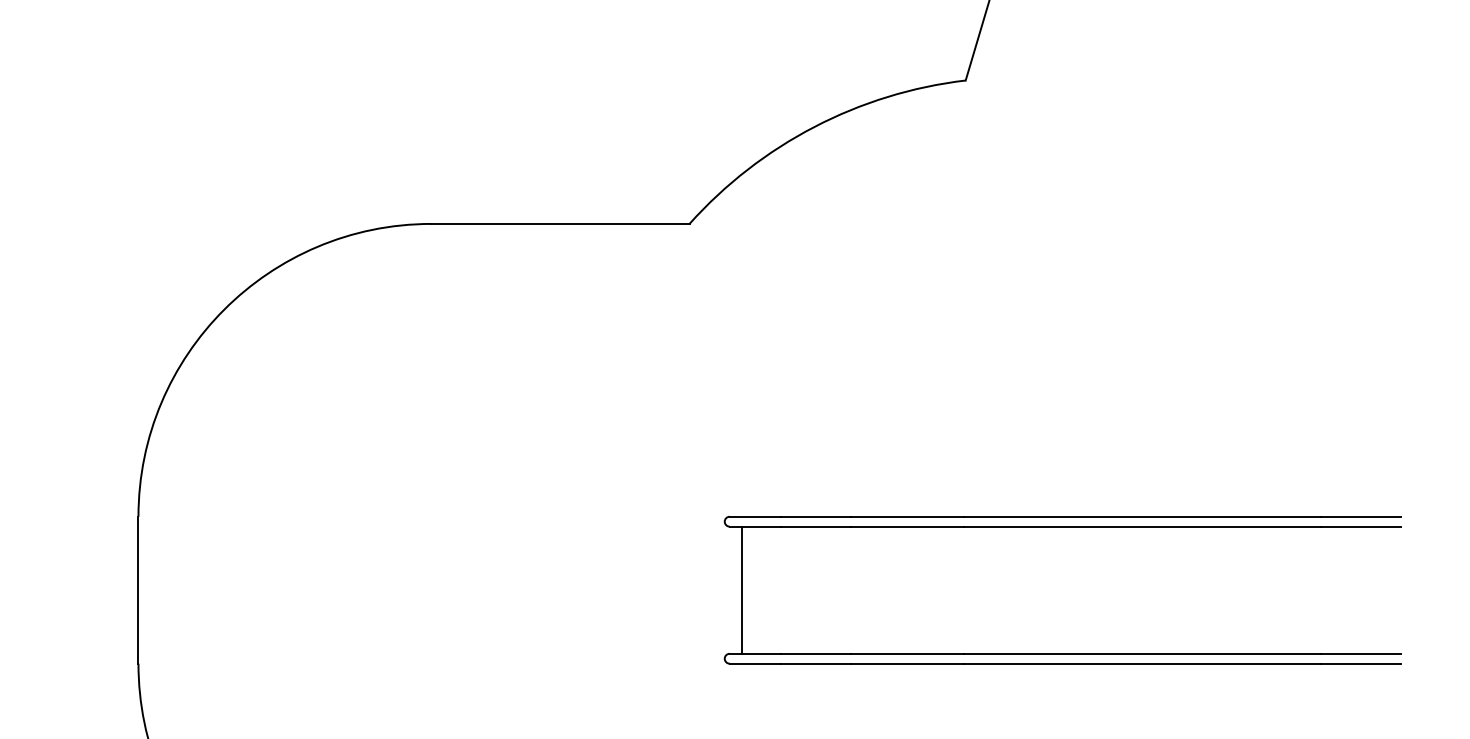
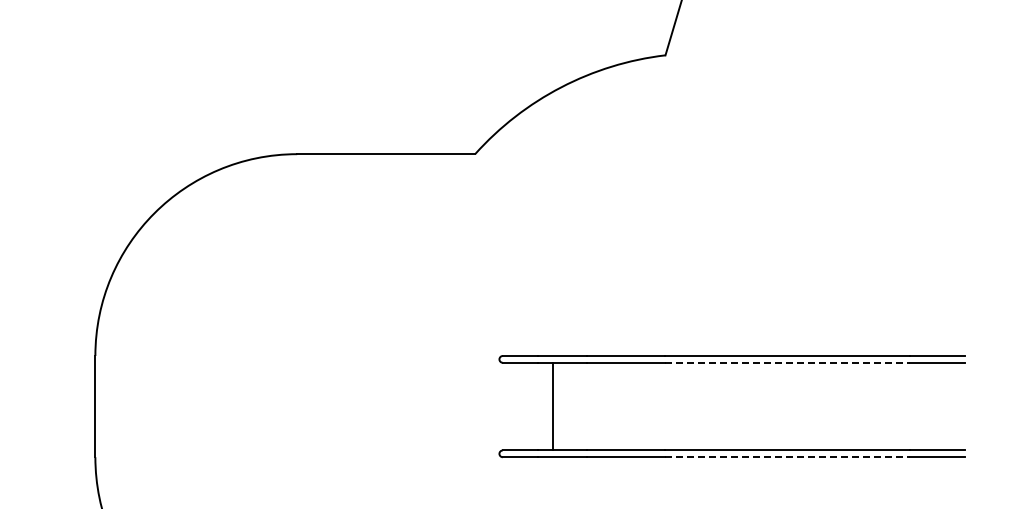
line: (1142, 526) -> (787, 362), solid -> dashed
line: (742, 590) -> (553, 406), moved
line: (1142, 664) -> (787, 457), solid -> dashed

